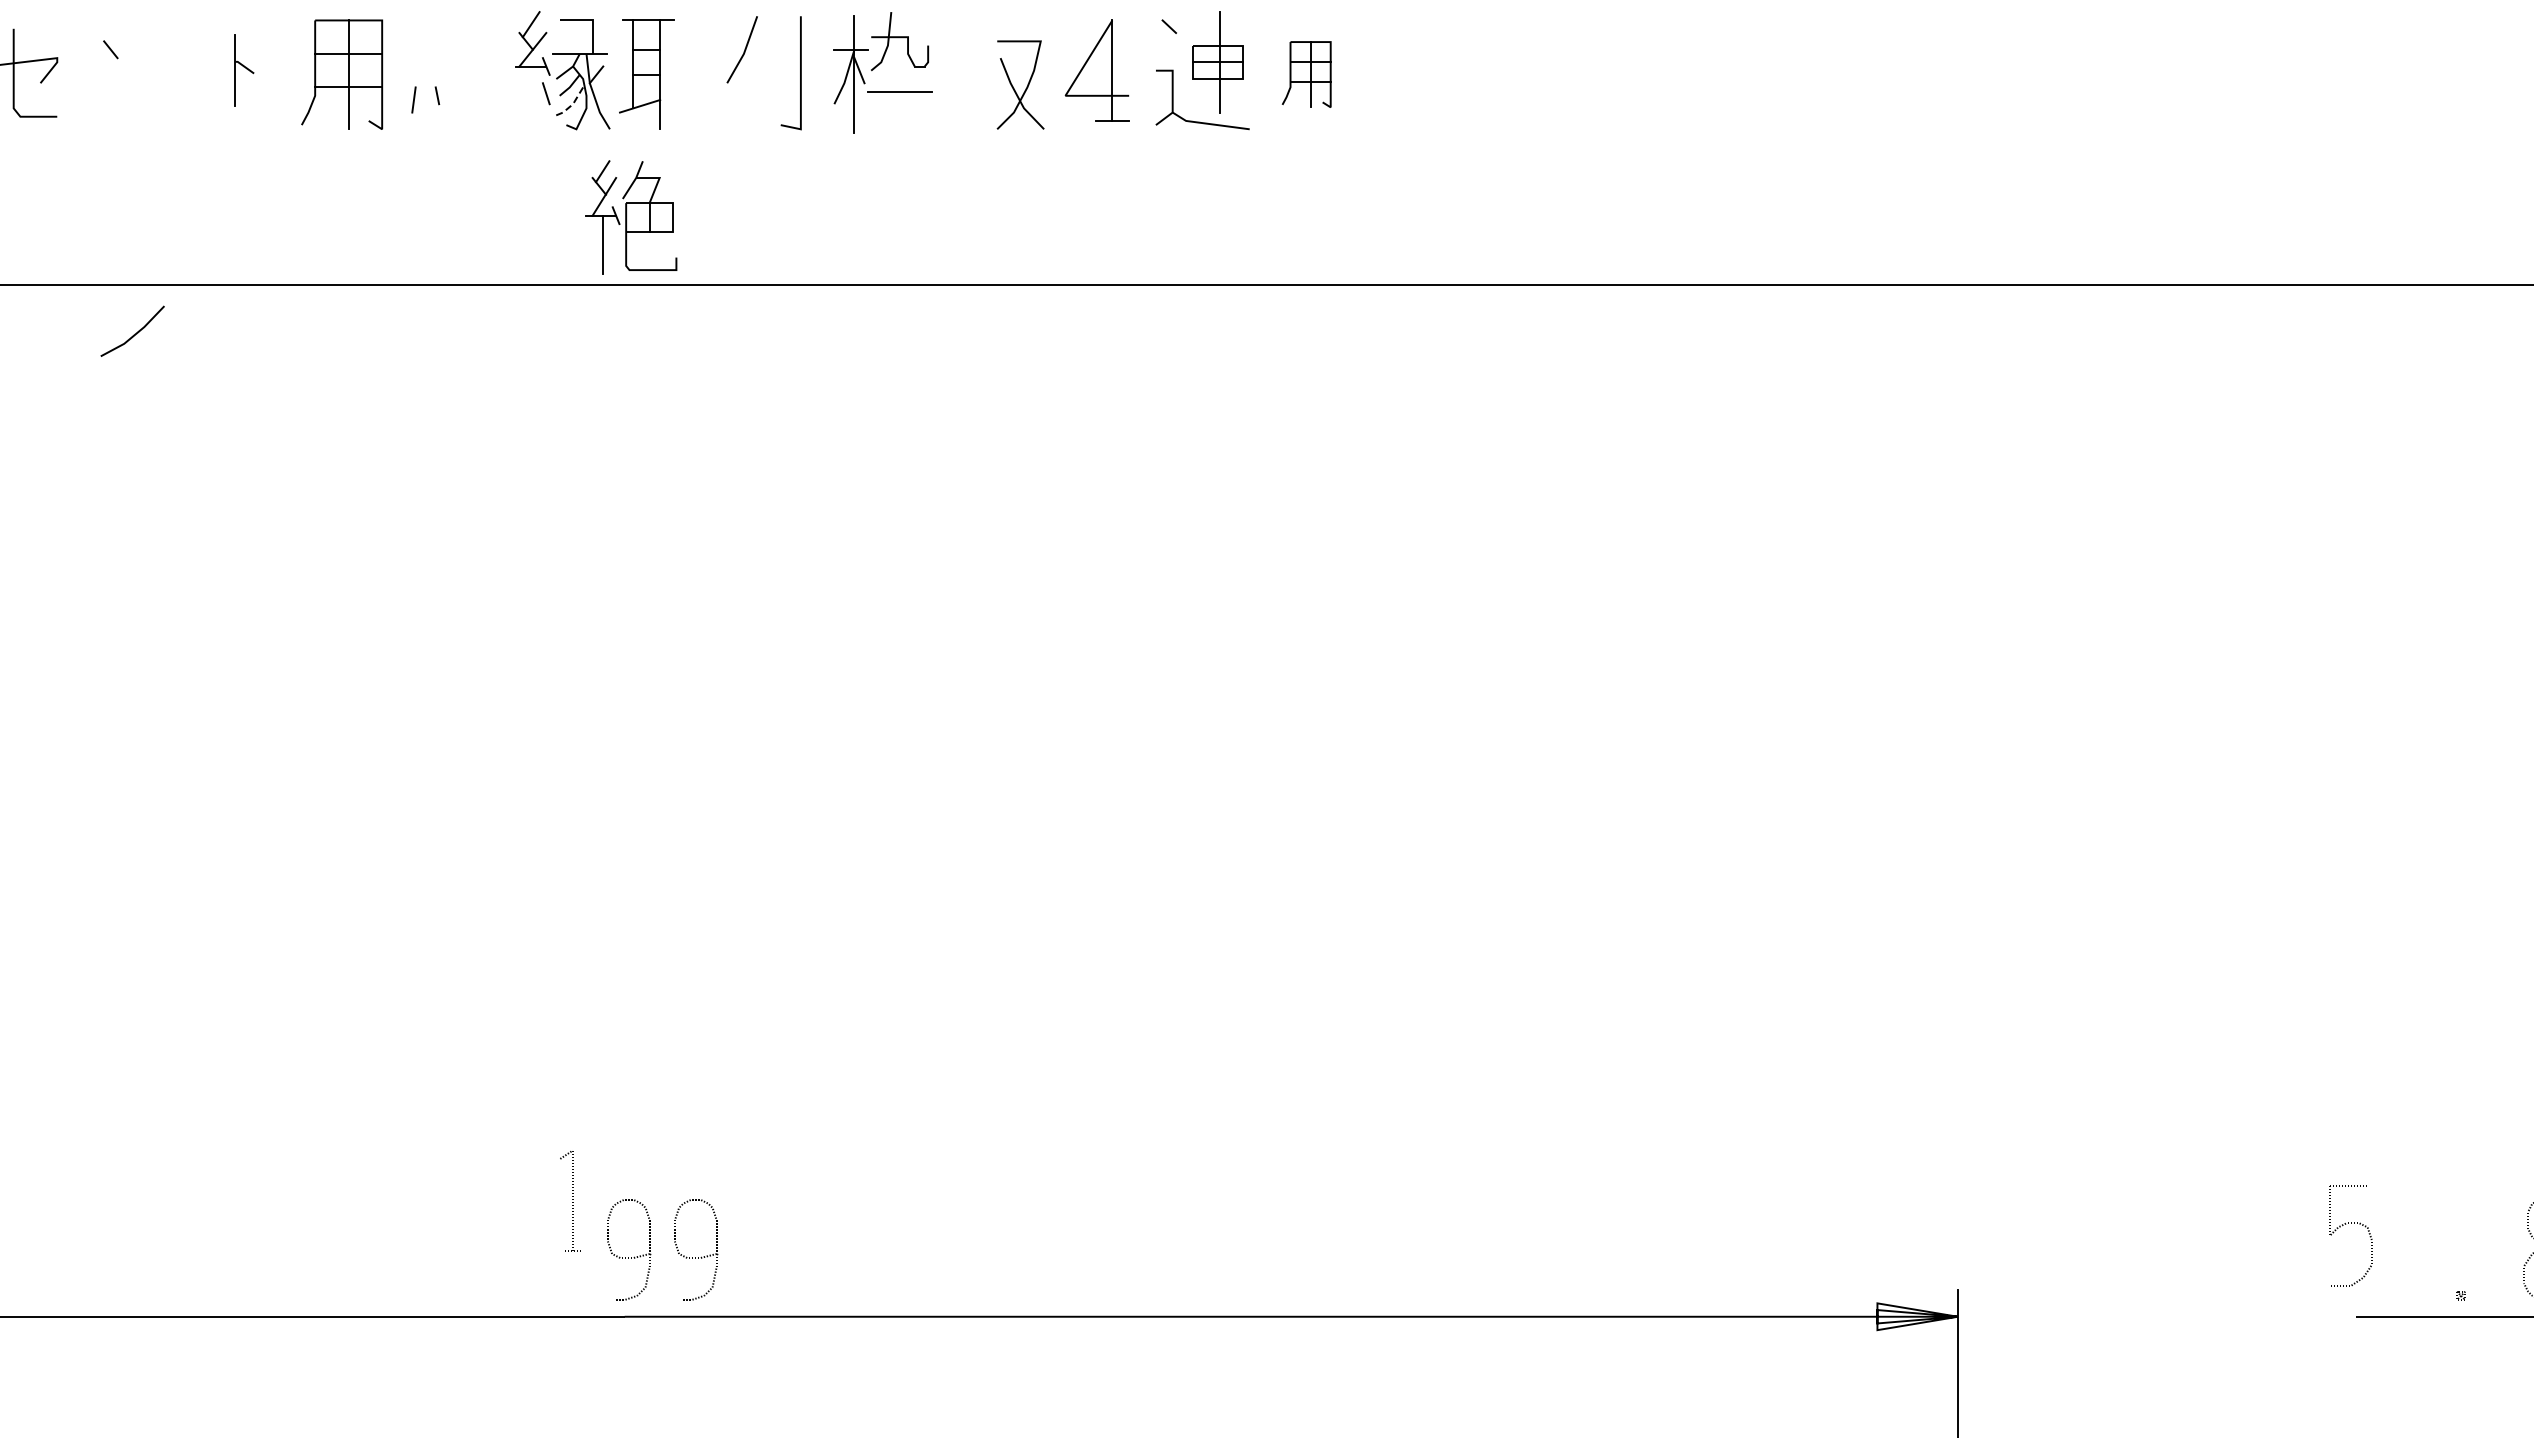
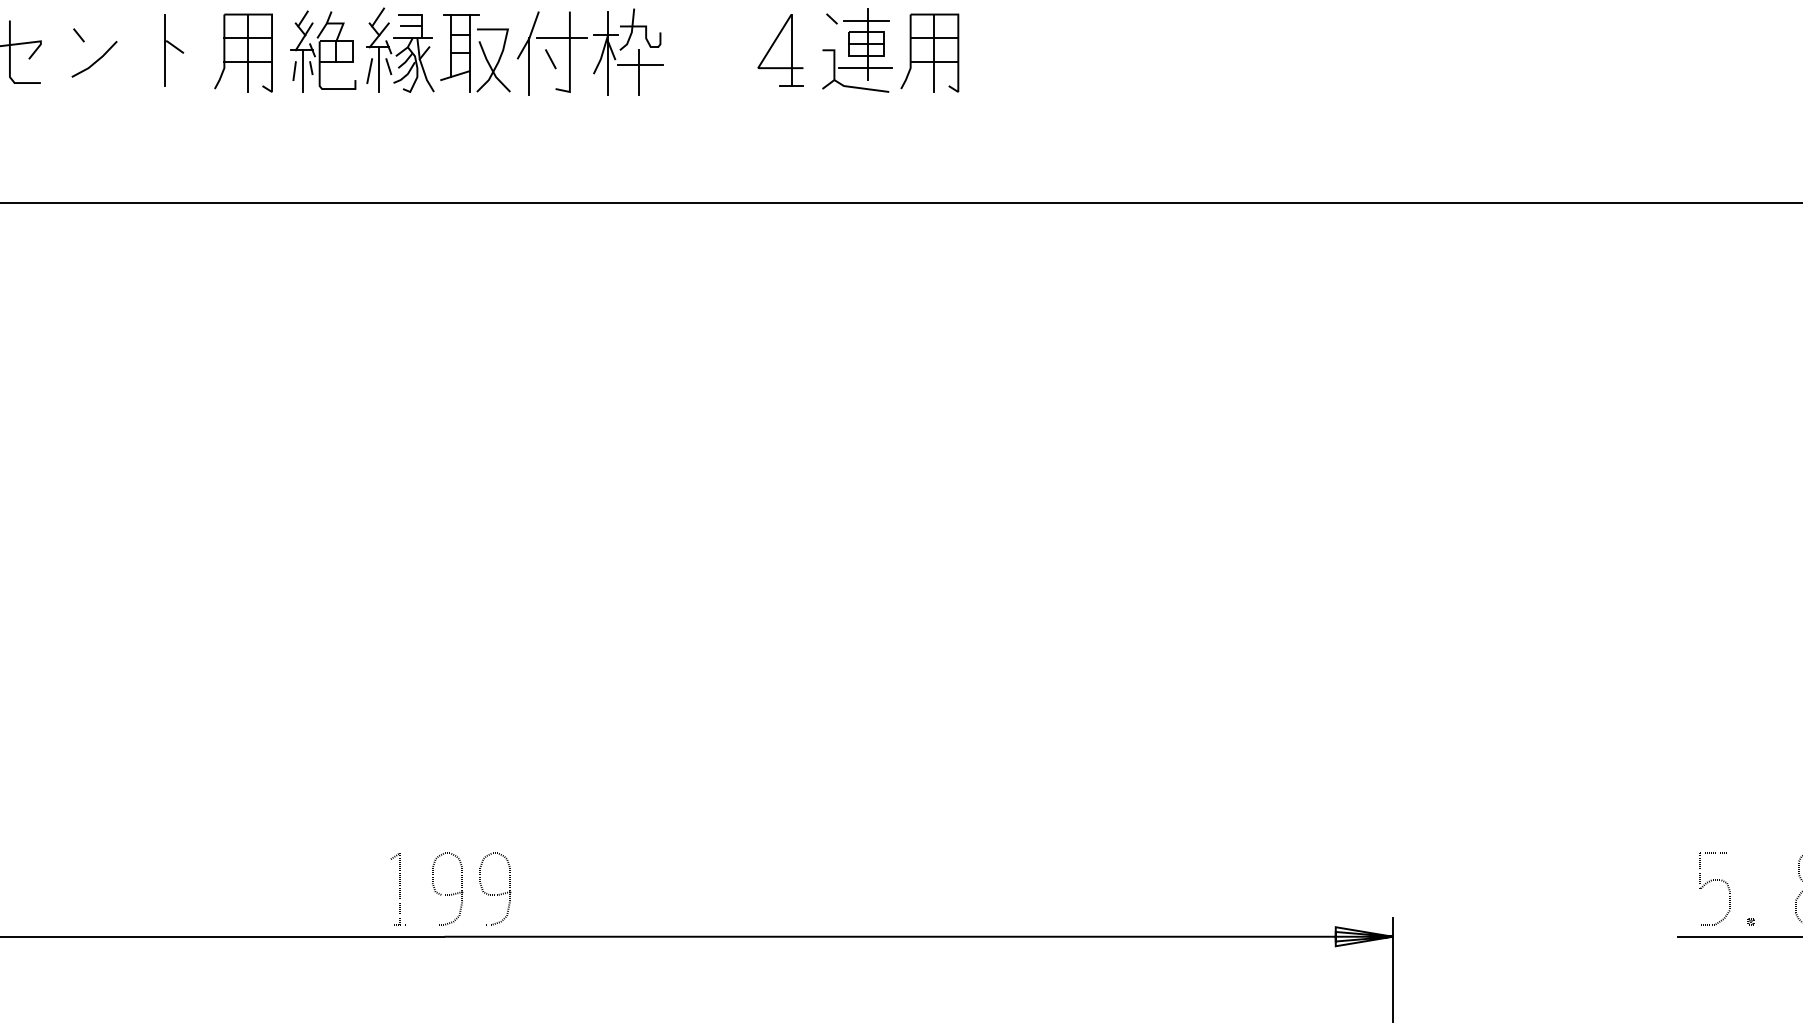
line: (1217, 28) -> (866, 20), added
line: (578, 37) -> (411, 26), added
line: (788, 53) -> (561, 38), added
part: (244, 70) -> (174, 50), size x1.43
part: (1306, 74) -> (929, 53), size x1.67
line: (773, 82) -> (550, 58), added
part: (1026, 86) -> (497, 61), moved
line: (743, 93) -> (529, 66), added
line: (1216, 95) -> (865, 67), added
line: (532, 97) -> (378, 69), added
line: (519, 99) -> (369, 70), added
line: (898, 101) -> (639, 72), added
line: (570, 105) -> (406, 75), dashed -> solid
part: (631, 217) -> (323, 51), moved
line: (133, 334) -> (95, 61), moved
part: (570, 1201) -> (398, 889), moved
part: (2346, 1224) -> (1712, 881), moved

